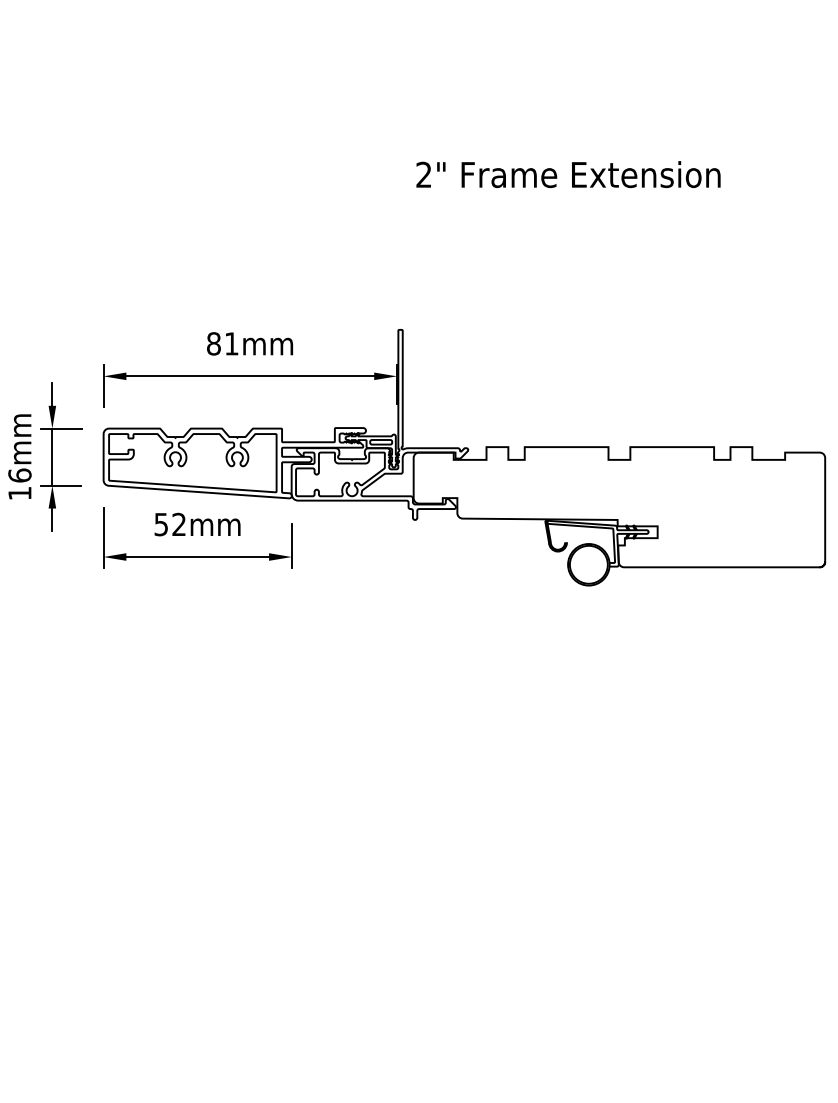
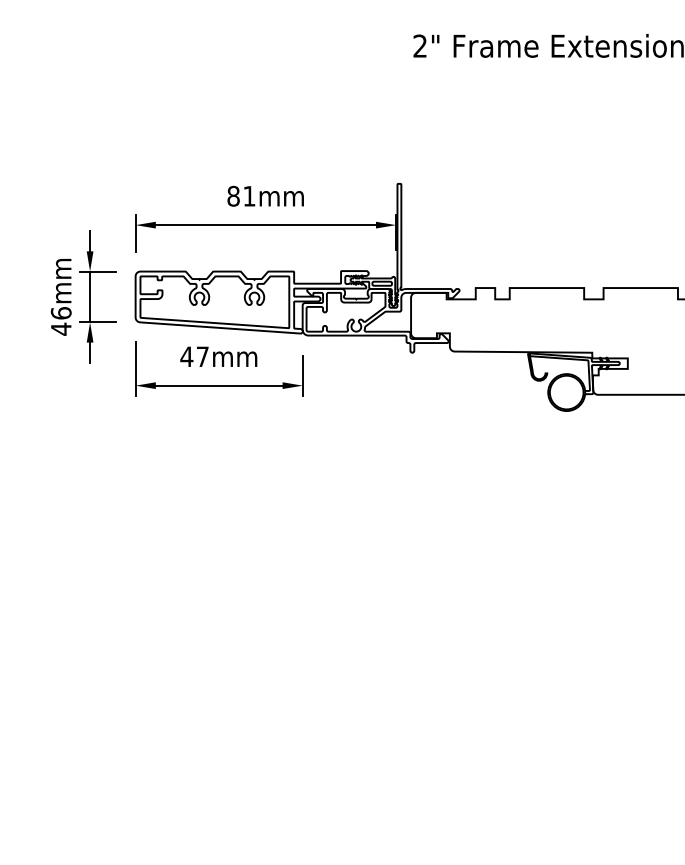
text: (19, 493) -> (60, 329), 16mm -> 46mm
text: (169, 524) -> (194, 356), 52mm -> 47mm

